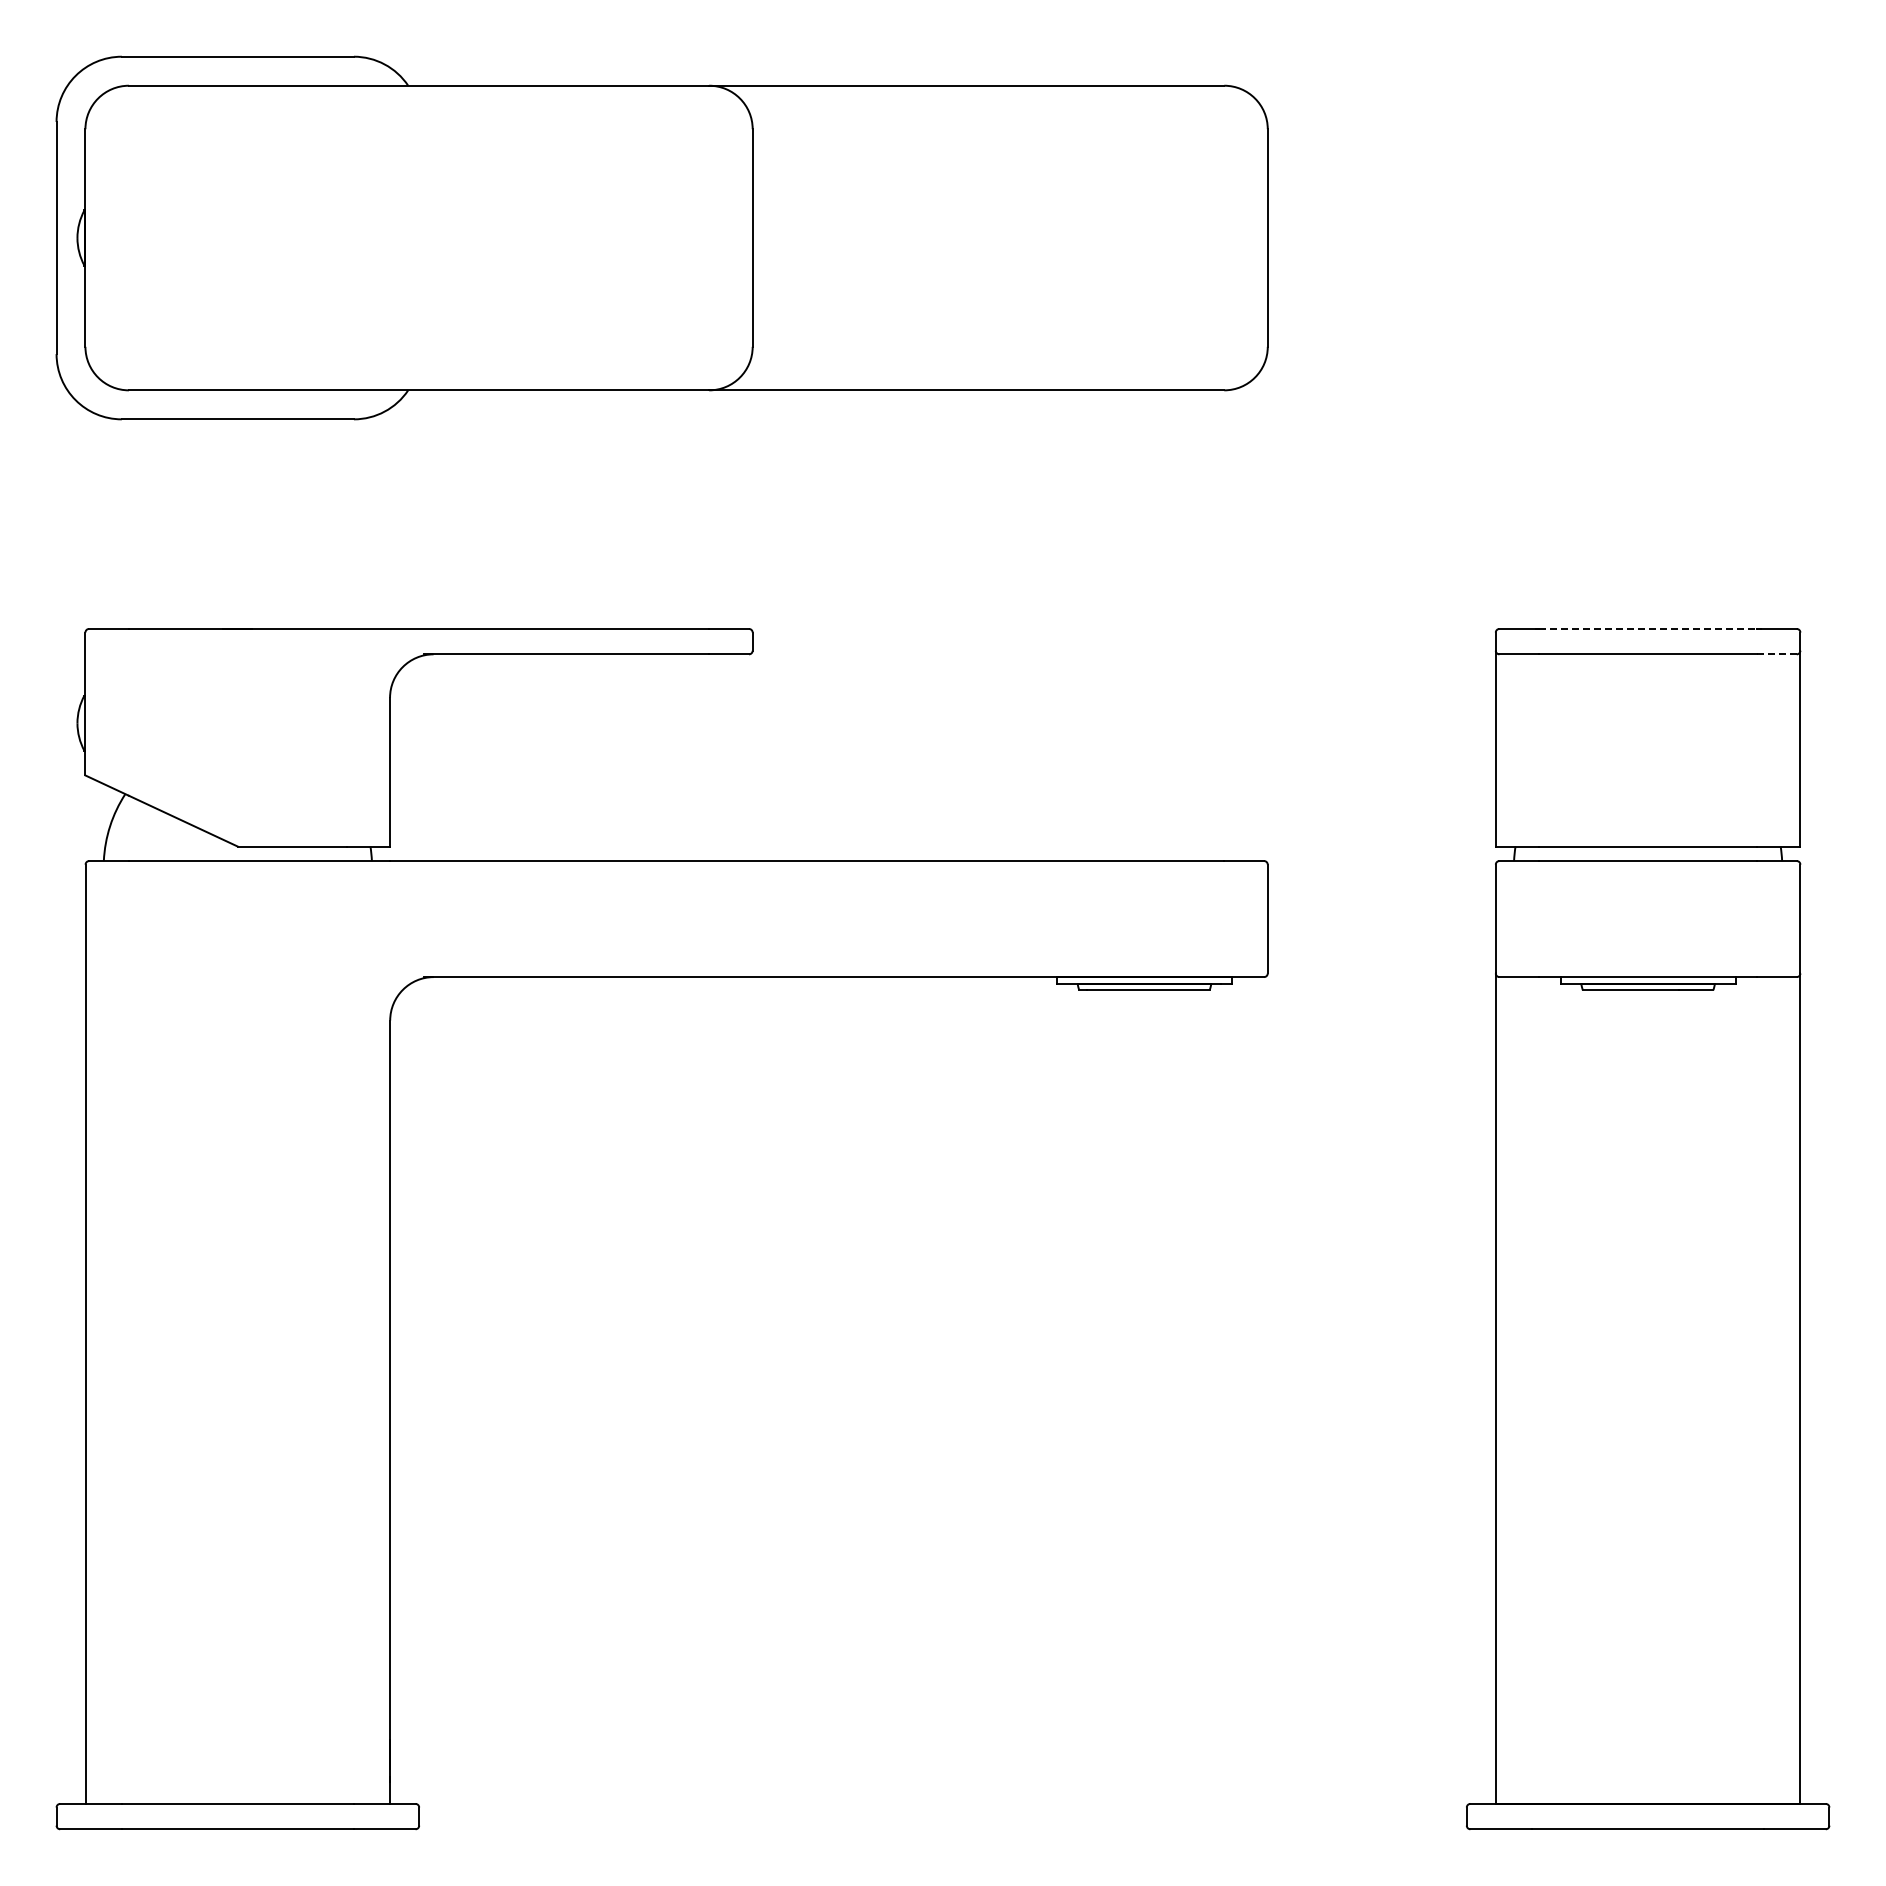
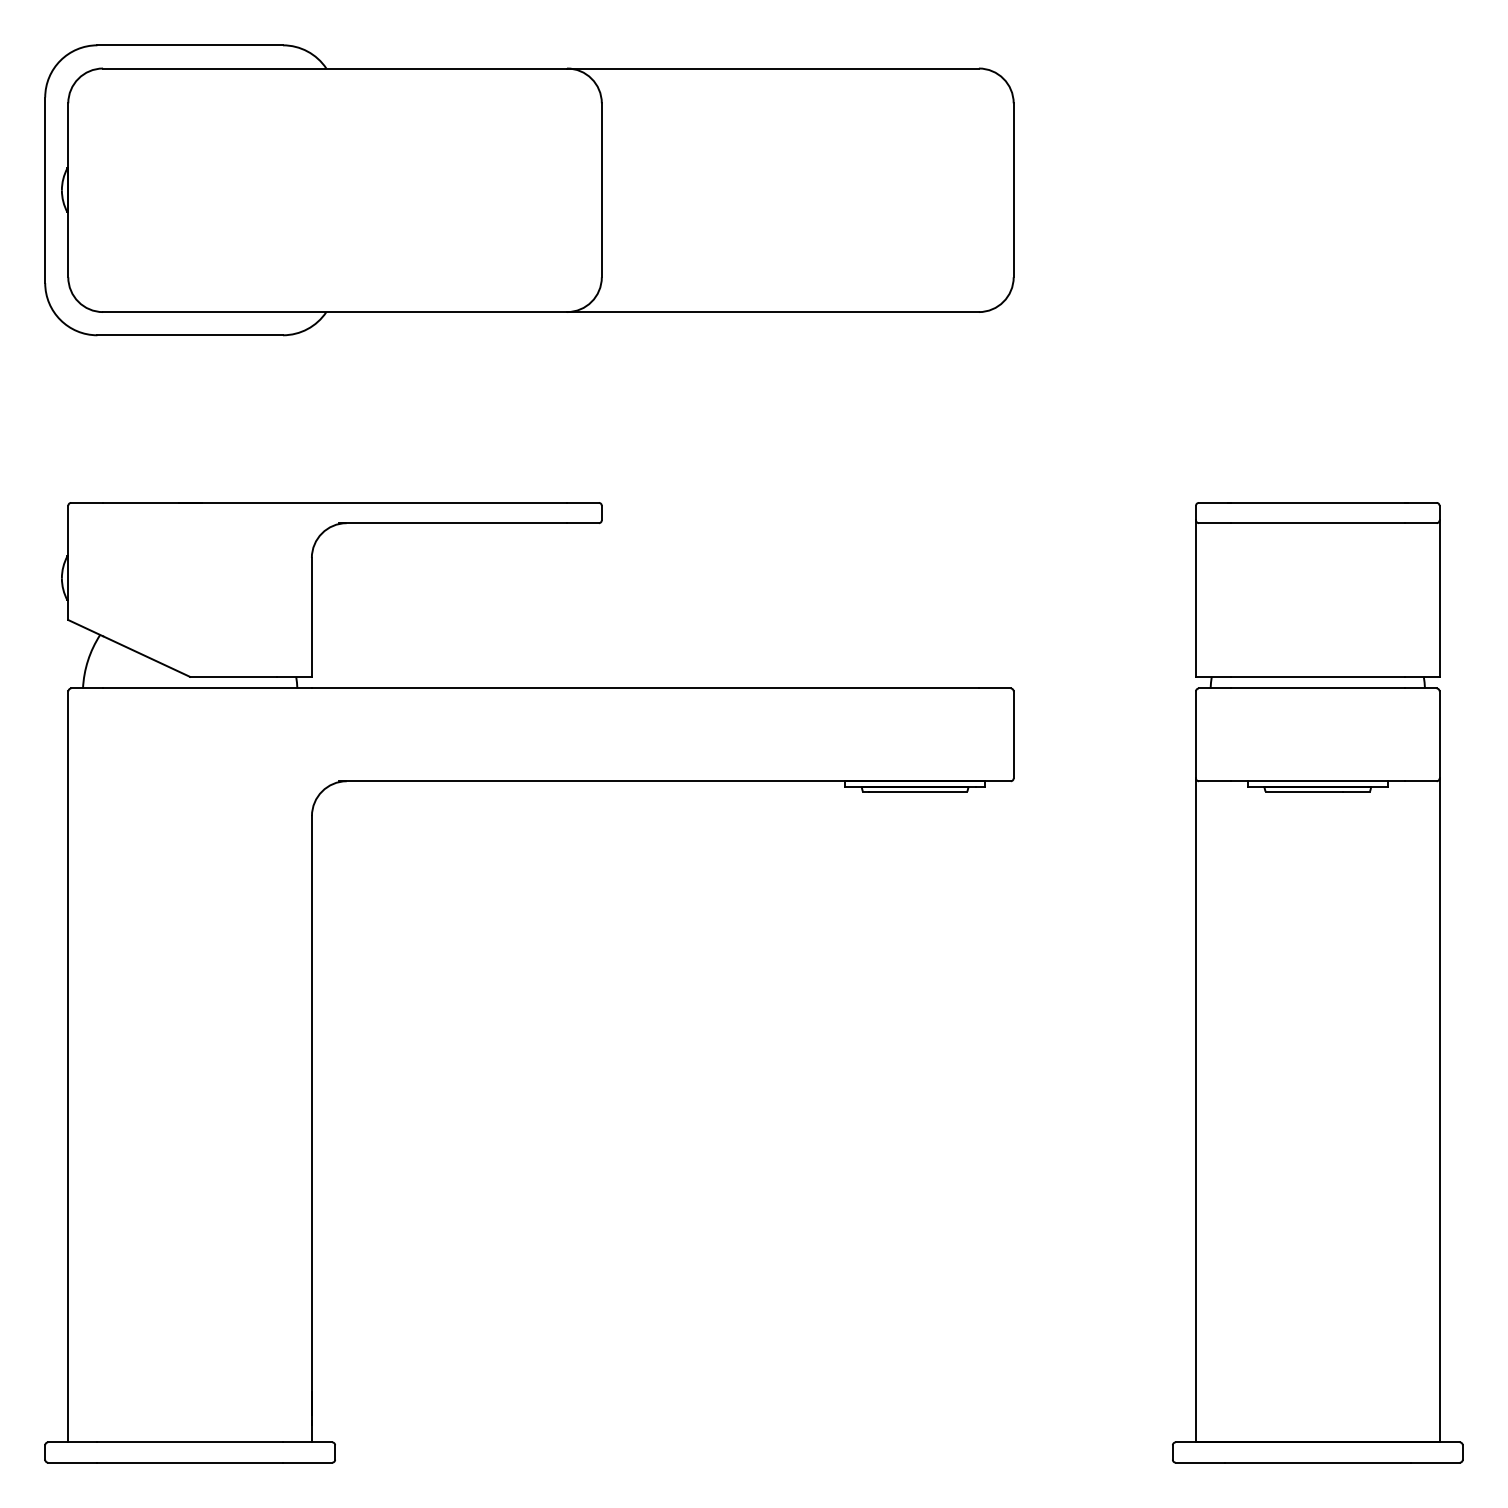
line: (1648, 628) -> (1318, 502), dashed -> solid
line: (1776, 654) -> (1420, 523), dashed -> solid

